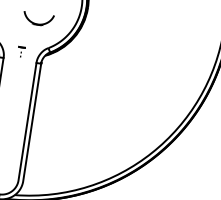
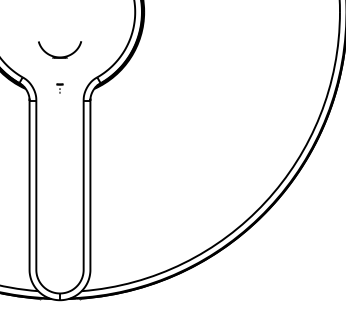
part: (38, 23) -> (60, 56), moved
part: (21, 51) -> (59, 88), size x0.62

